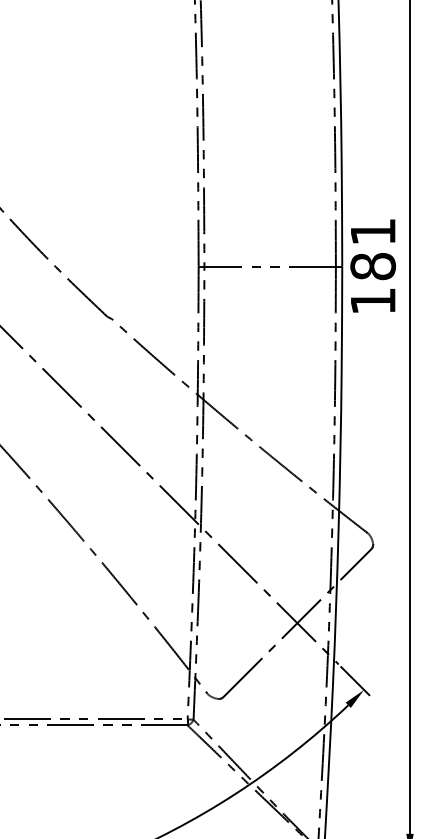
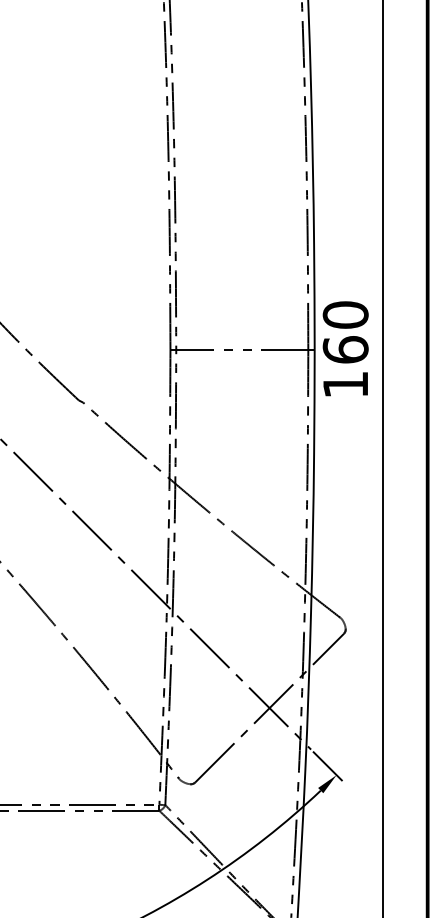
text: (372, 249) -> (345, 332), 181 -> 160

